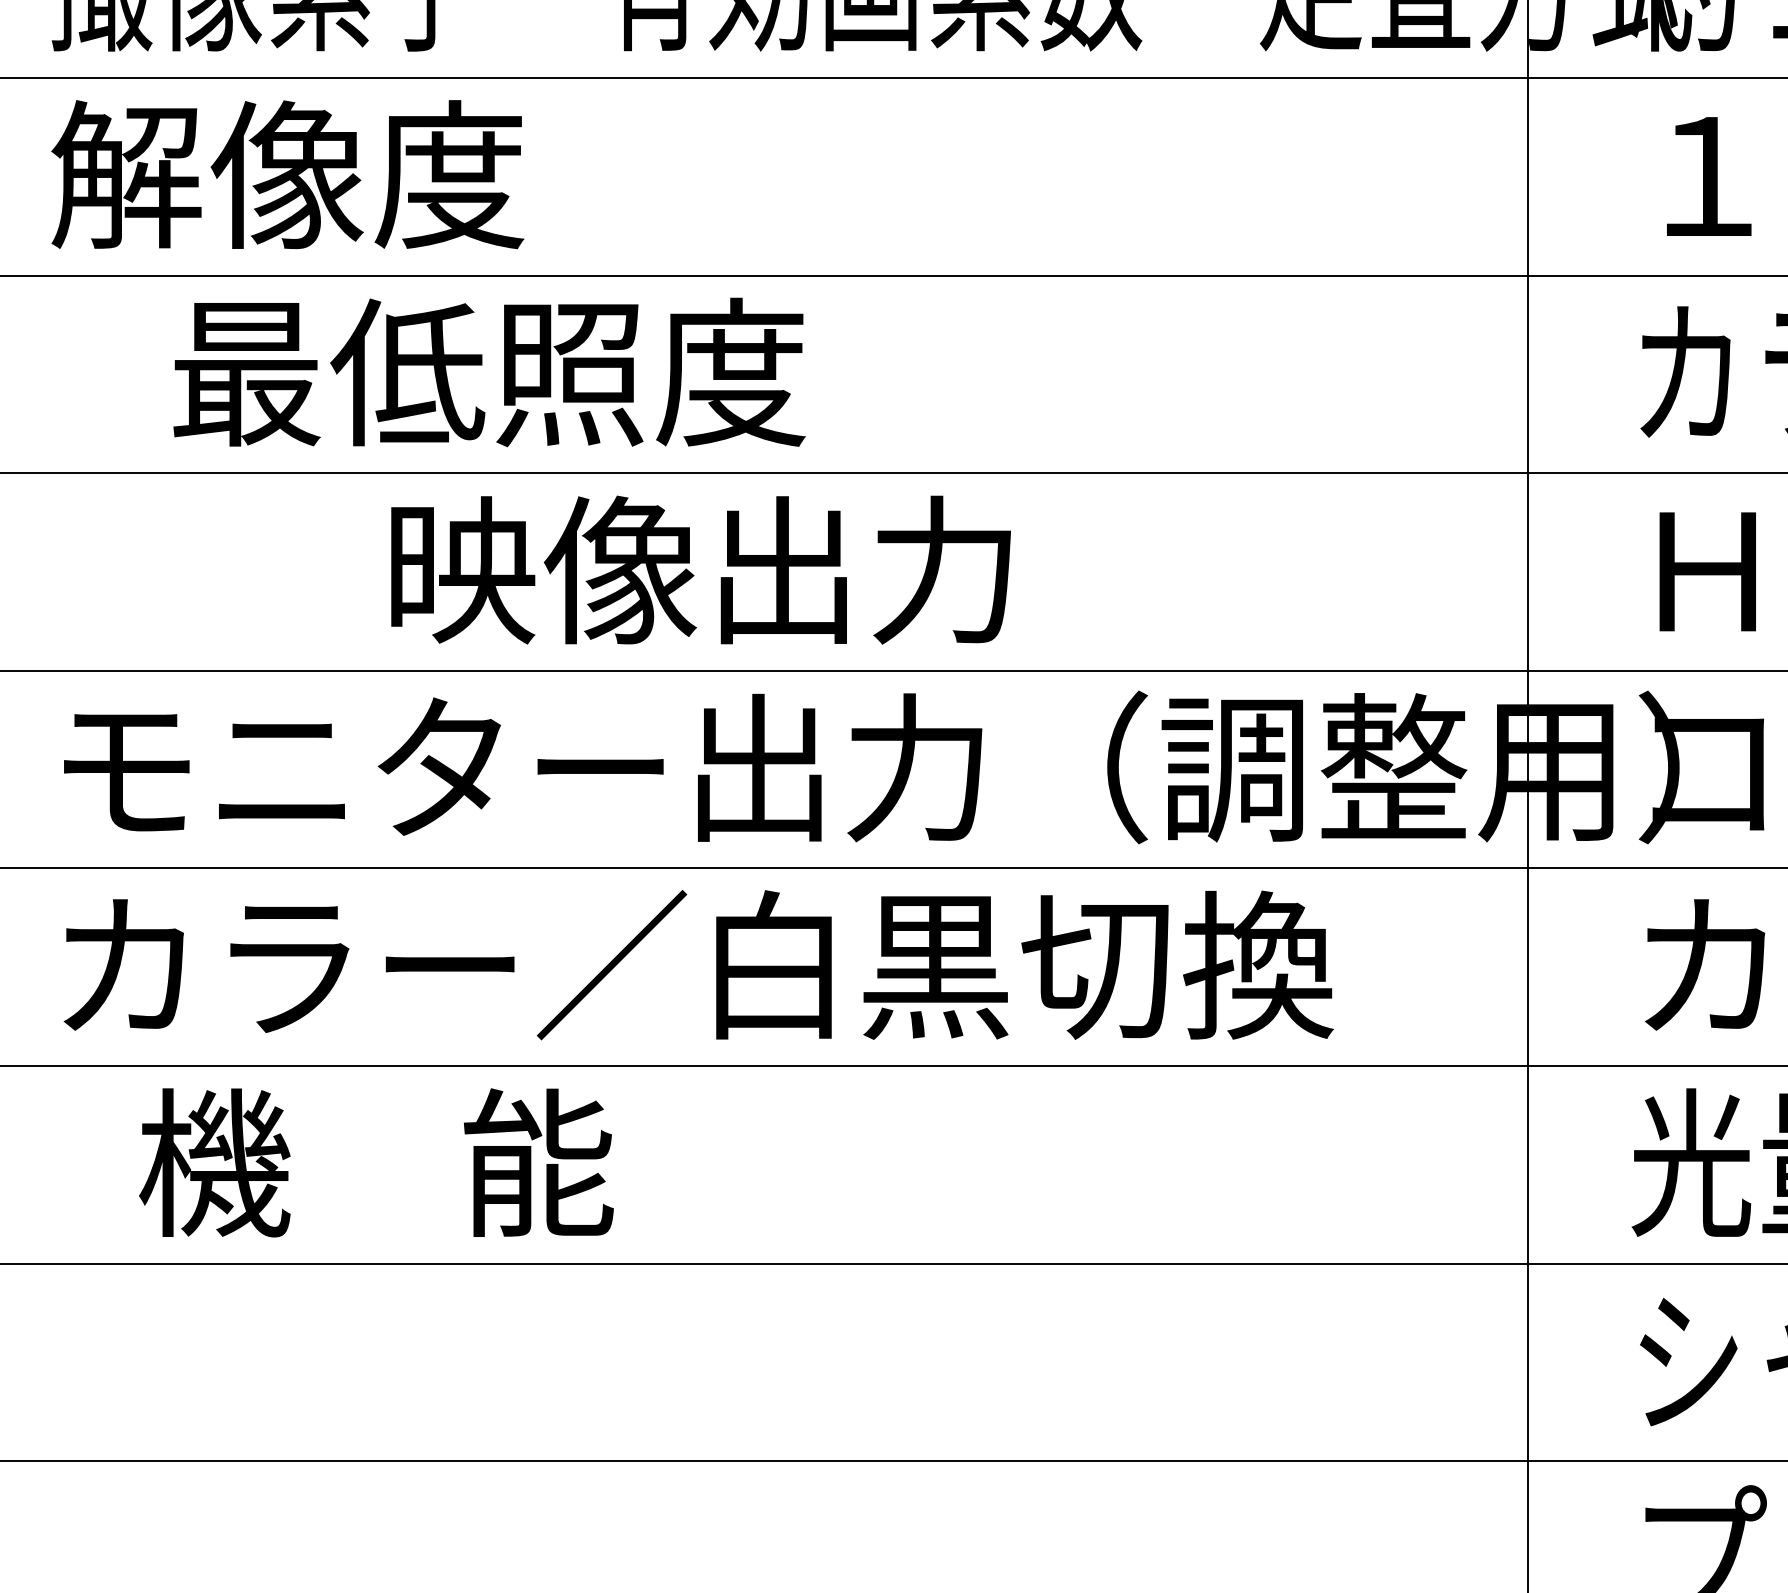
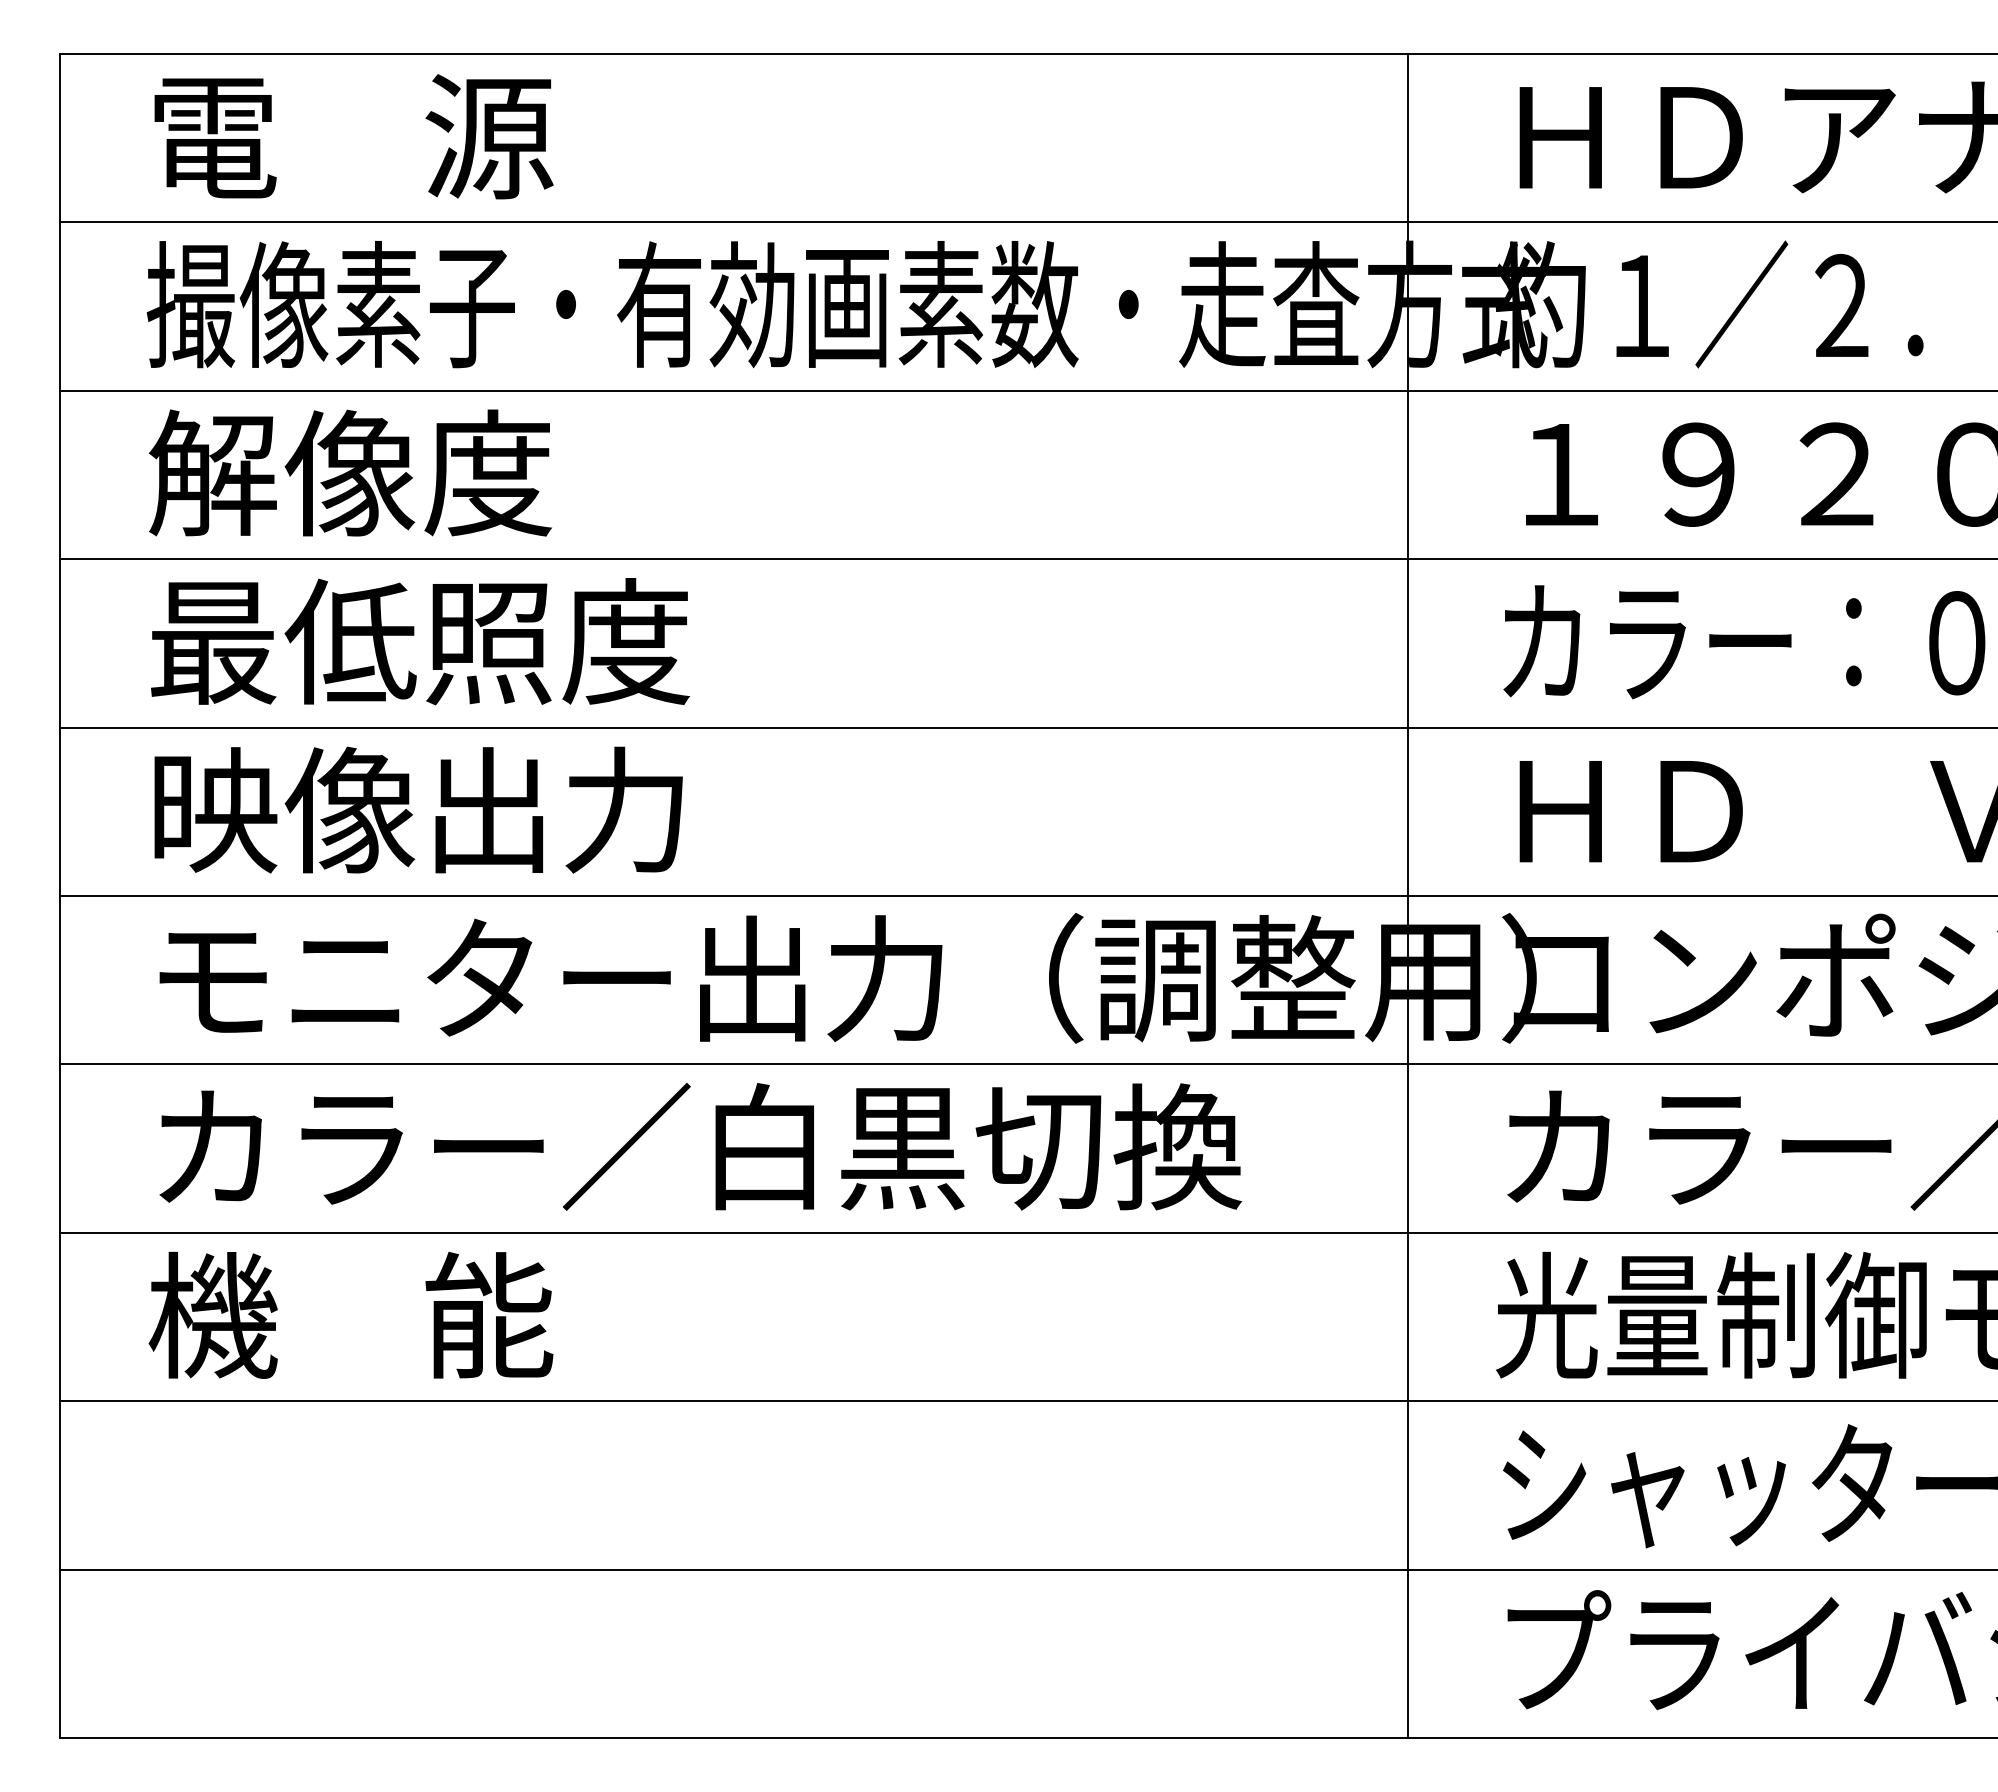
text: (489, 372) -> (420, 641), moved
text: (700, 569) -> (418, 809), moved
text: (375, 1161) -> (350, 1314), moved

